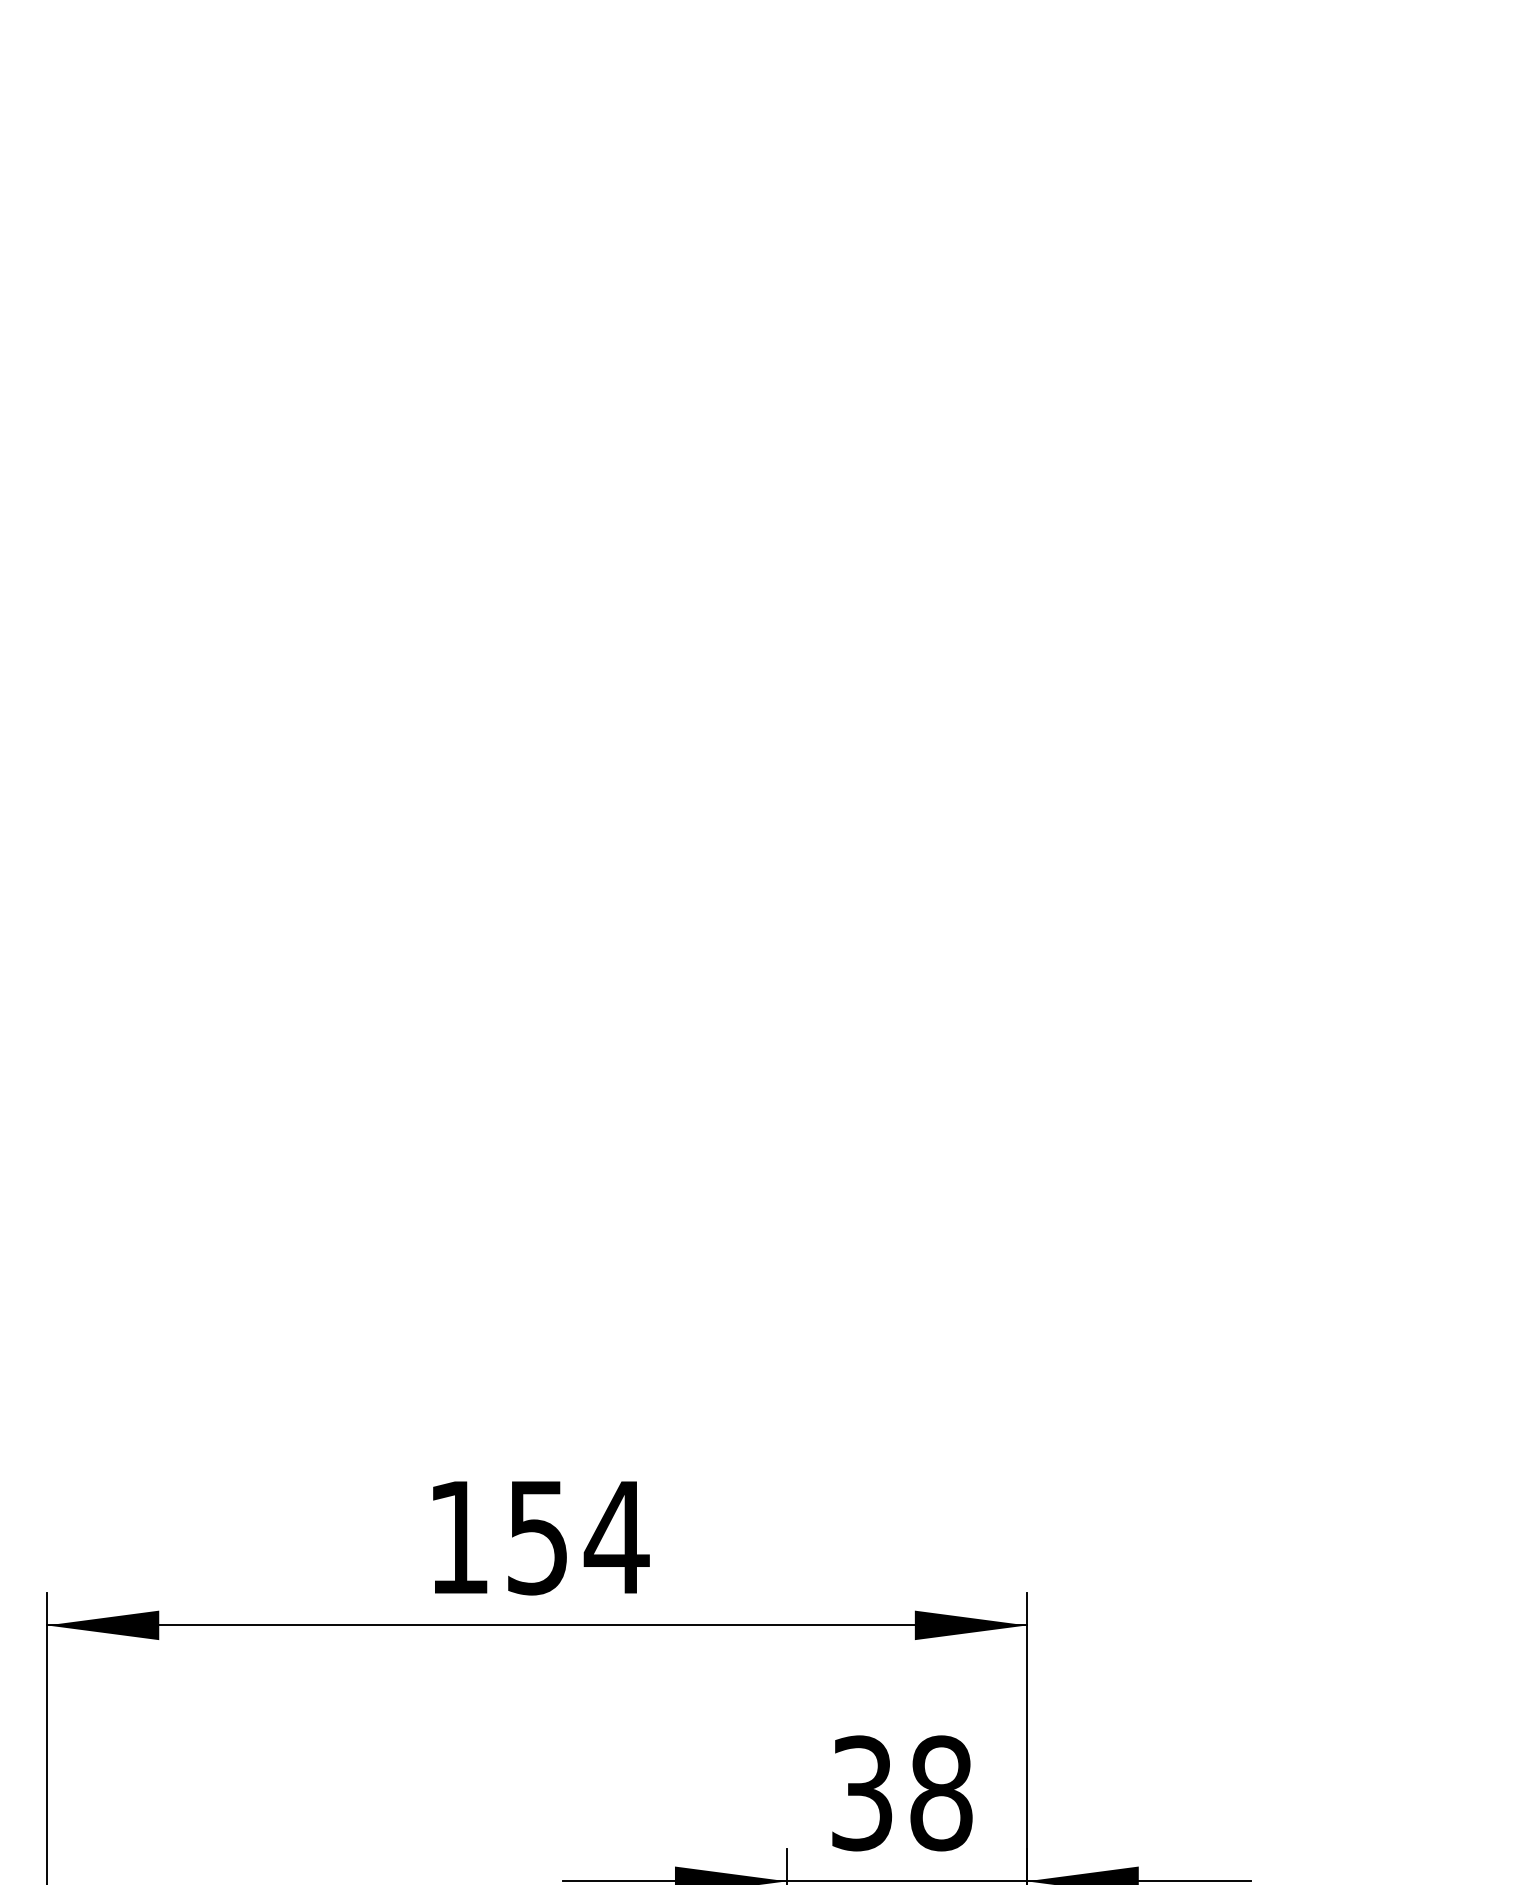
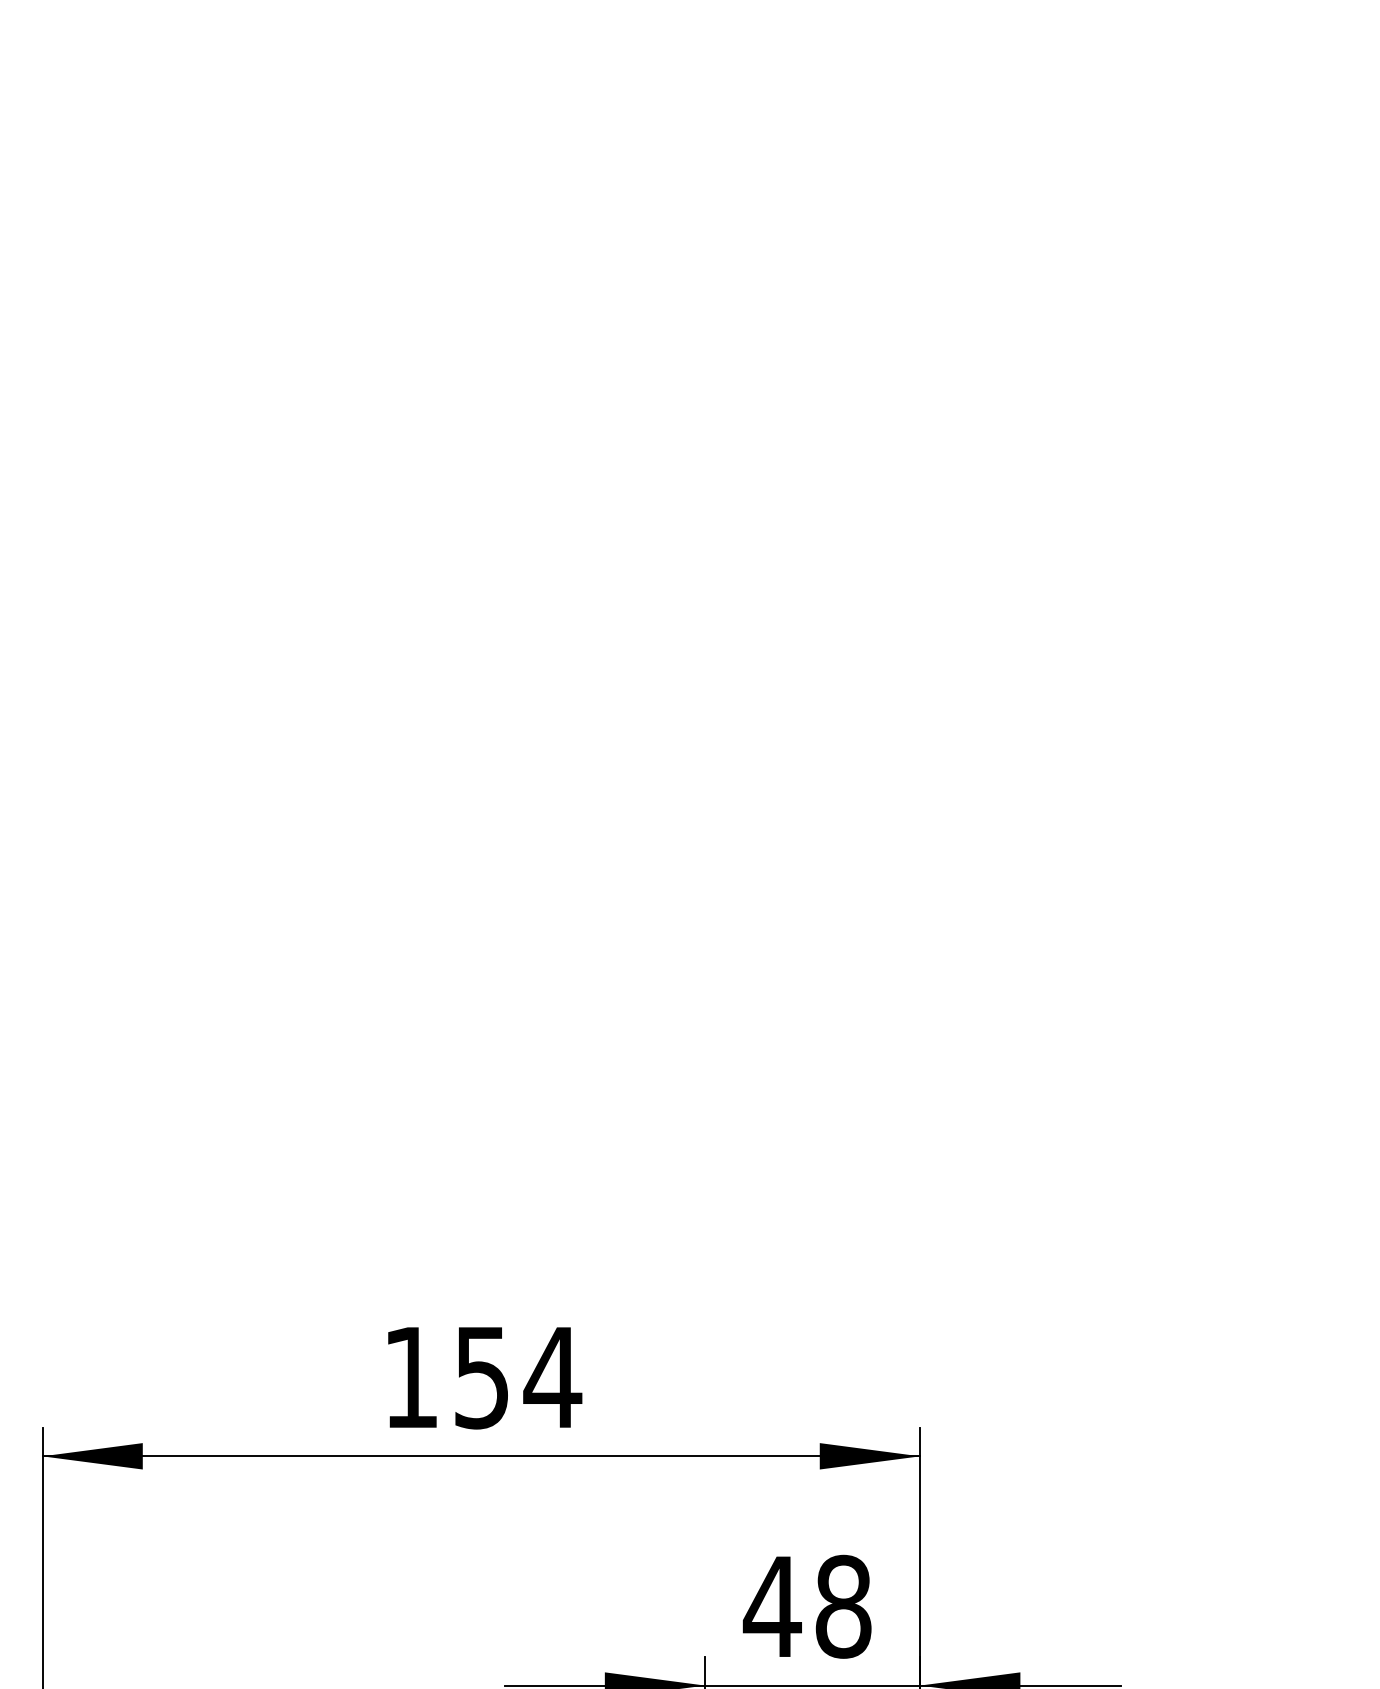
text: (861, 1793) -> (771, 1606), 38 -> 48

